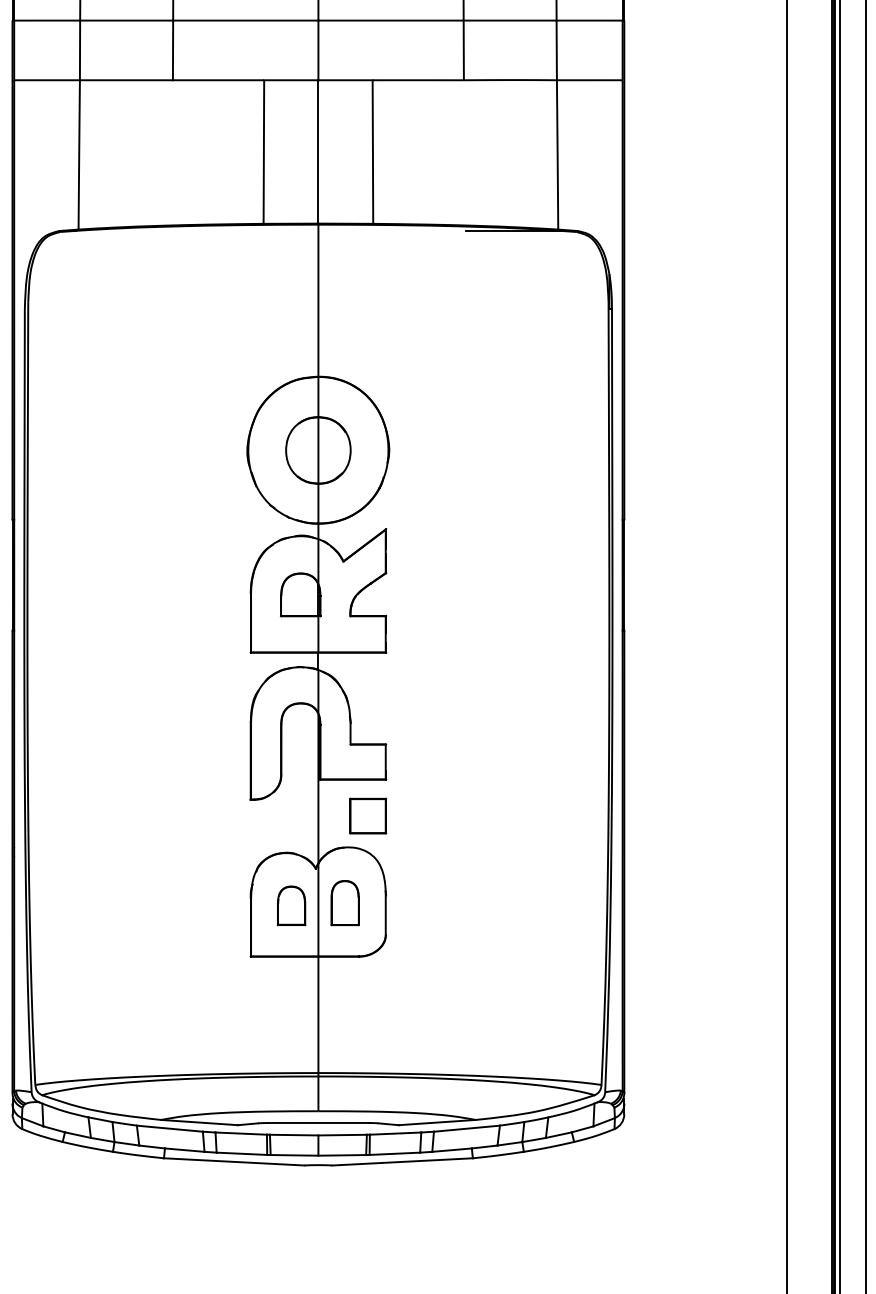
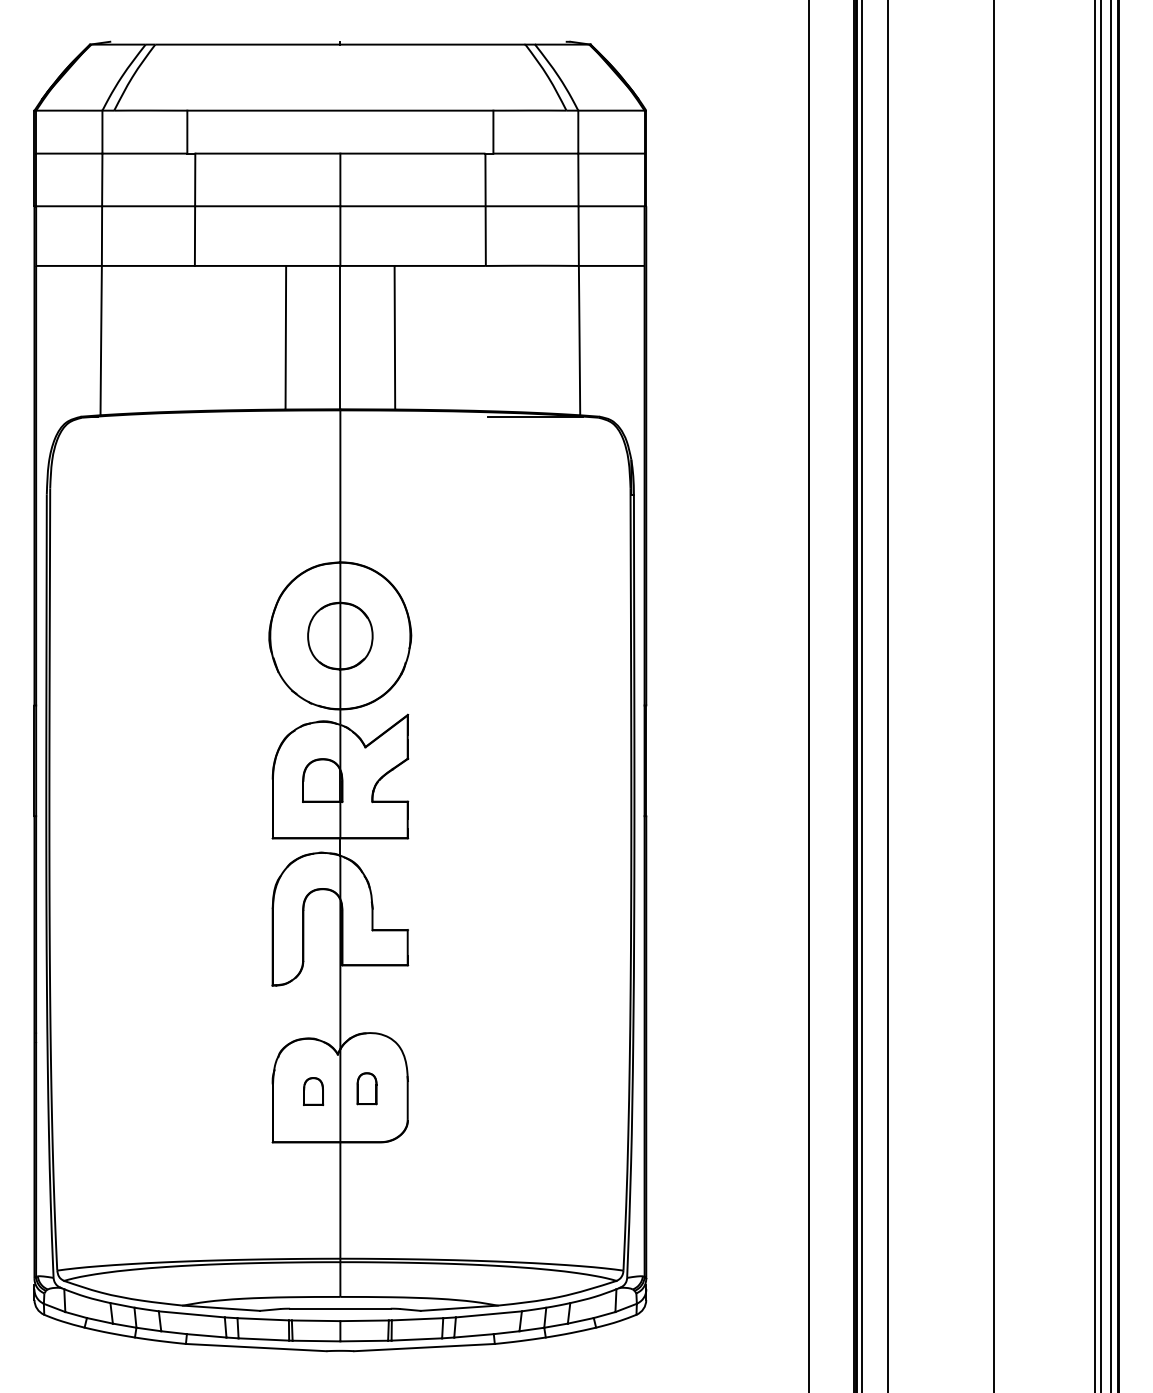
part: (368, 815) -> (390, 1001), removed
part: (344, 902) -> (366, 1088), size x0.7
part: (291, 905) -> (313, 1091), size x0.7

